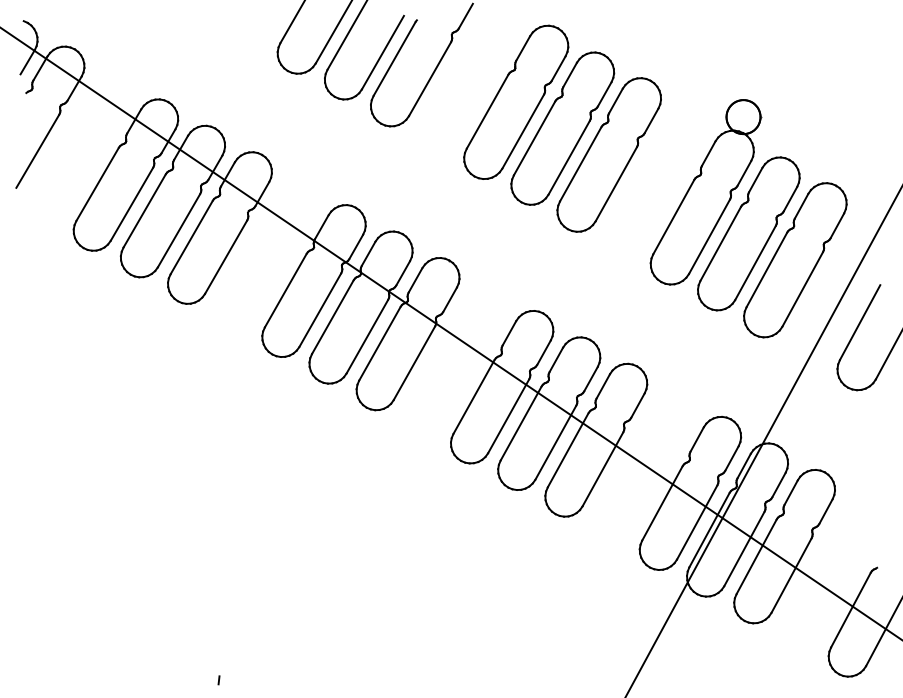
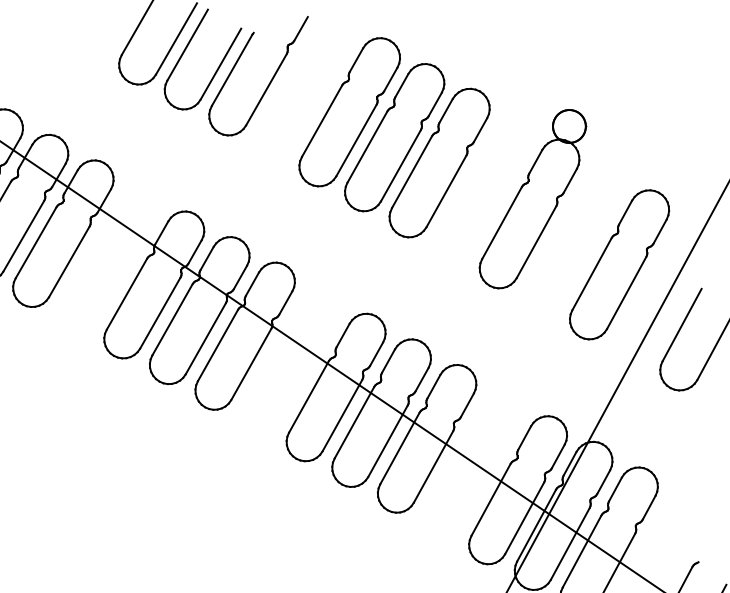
part: (748, 233) -> (574, 238), removed

